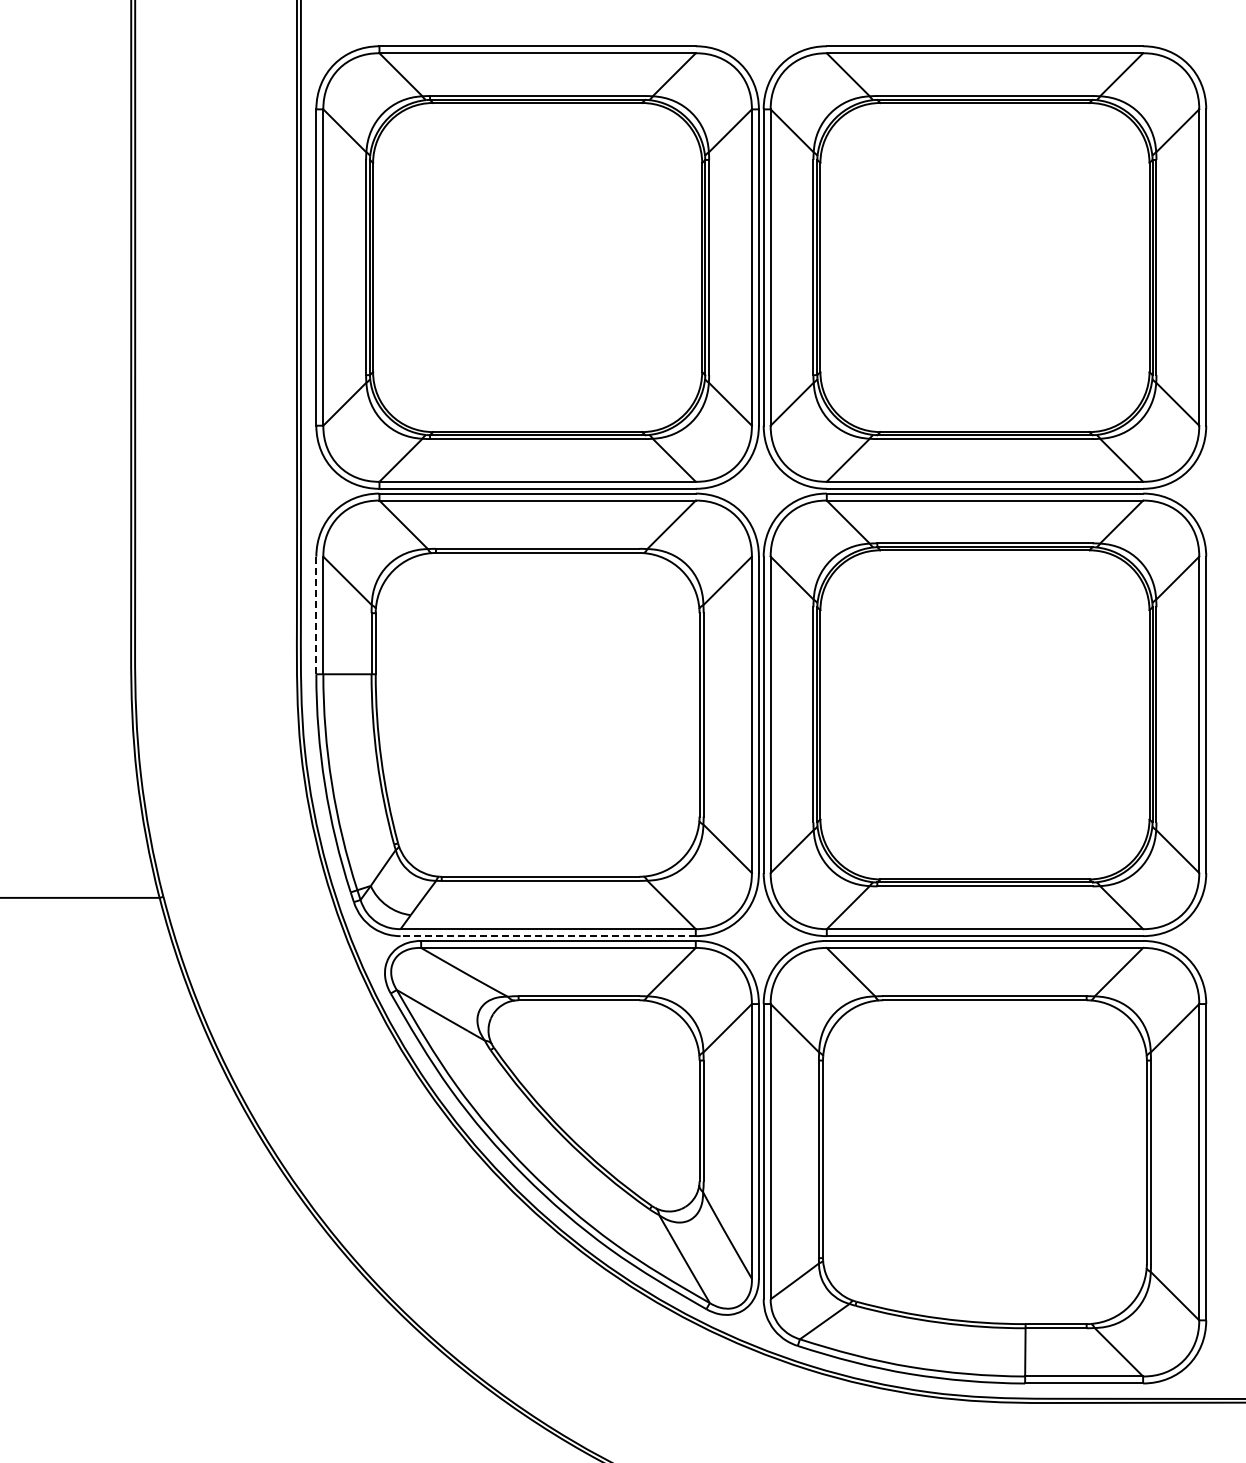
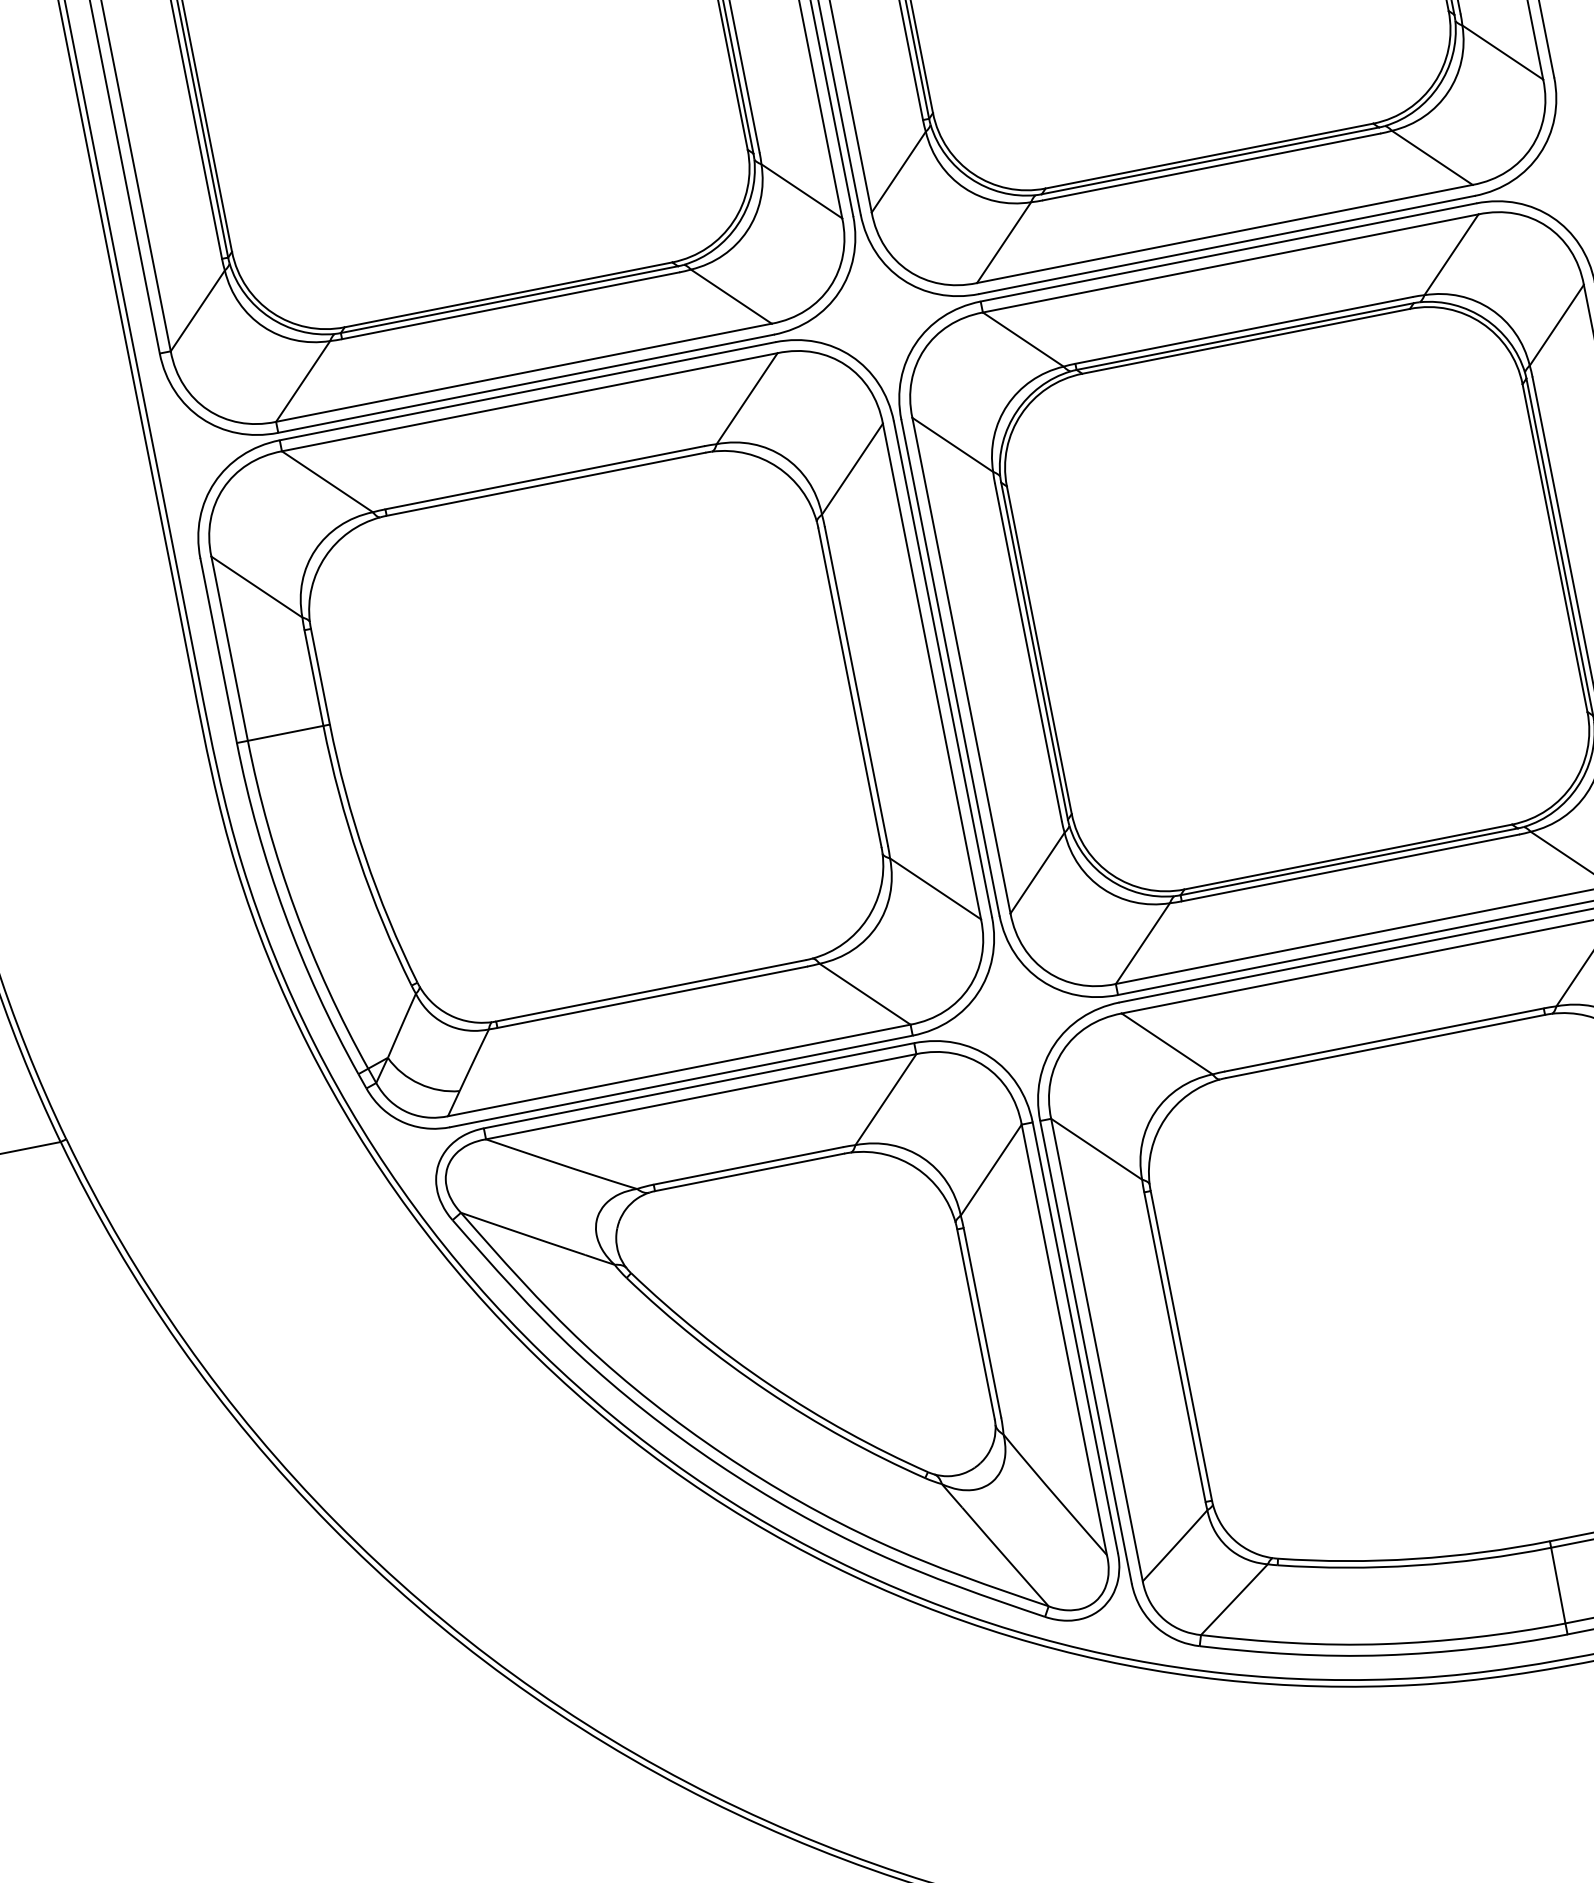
line: (316, 615) -> (218, 650), dashed -> solid
line: (548, 936) -> (682, 1081), dashed -> solid

